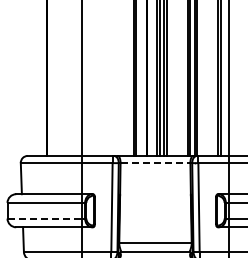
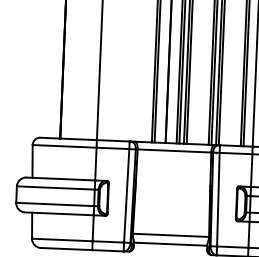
line: (155, 163) -> (174, 151), dashed -> solid
line: (44, 218) -> (55, 204), dashed -> solid

